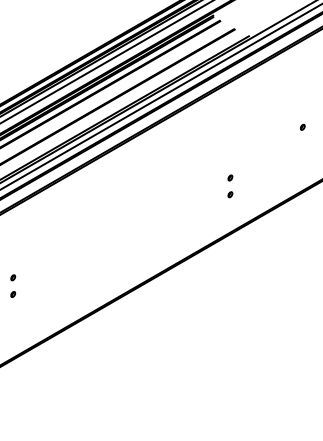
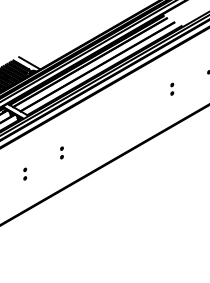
part: (230, 184) -> (172, 88), moved

